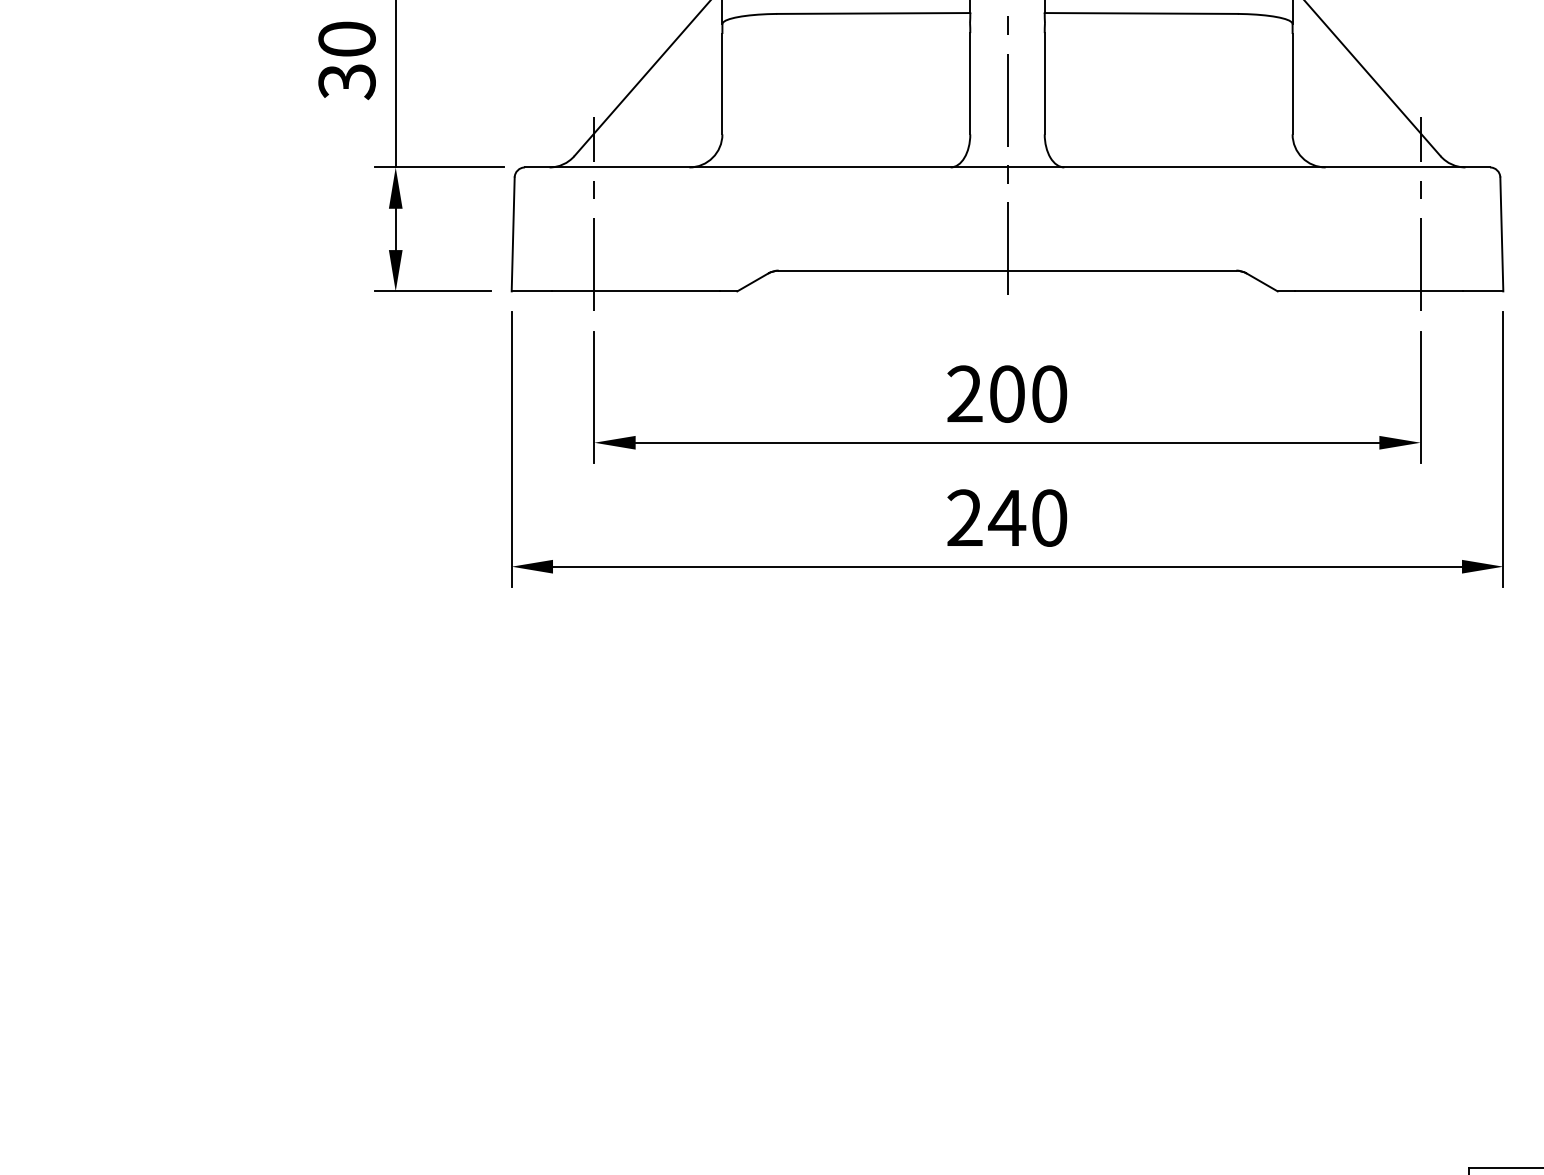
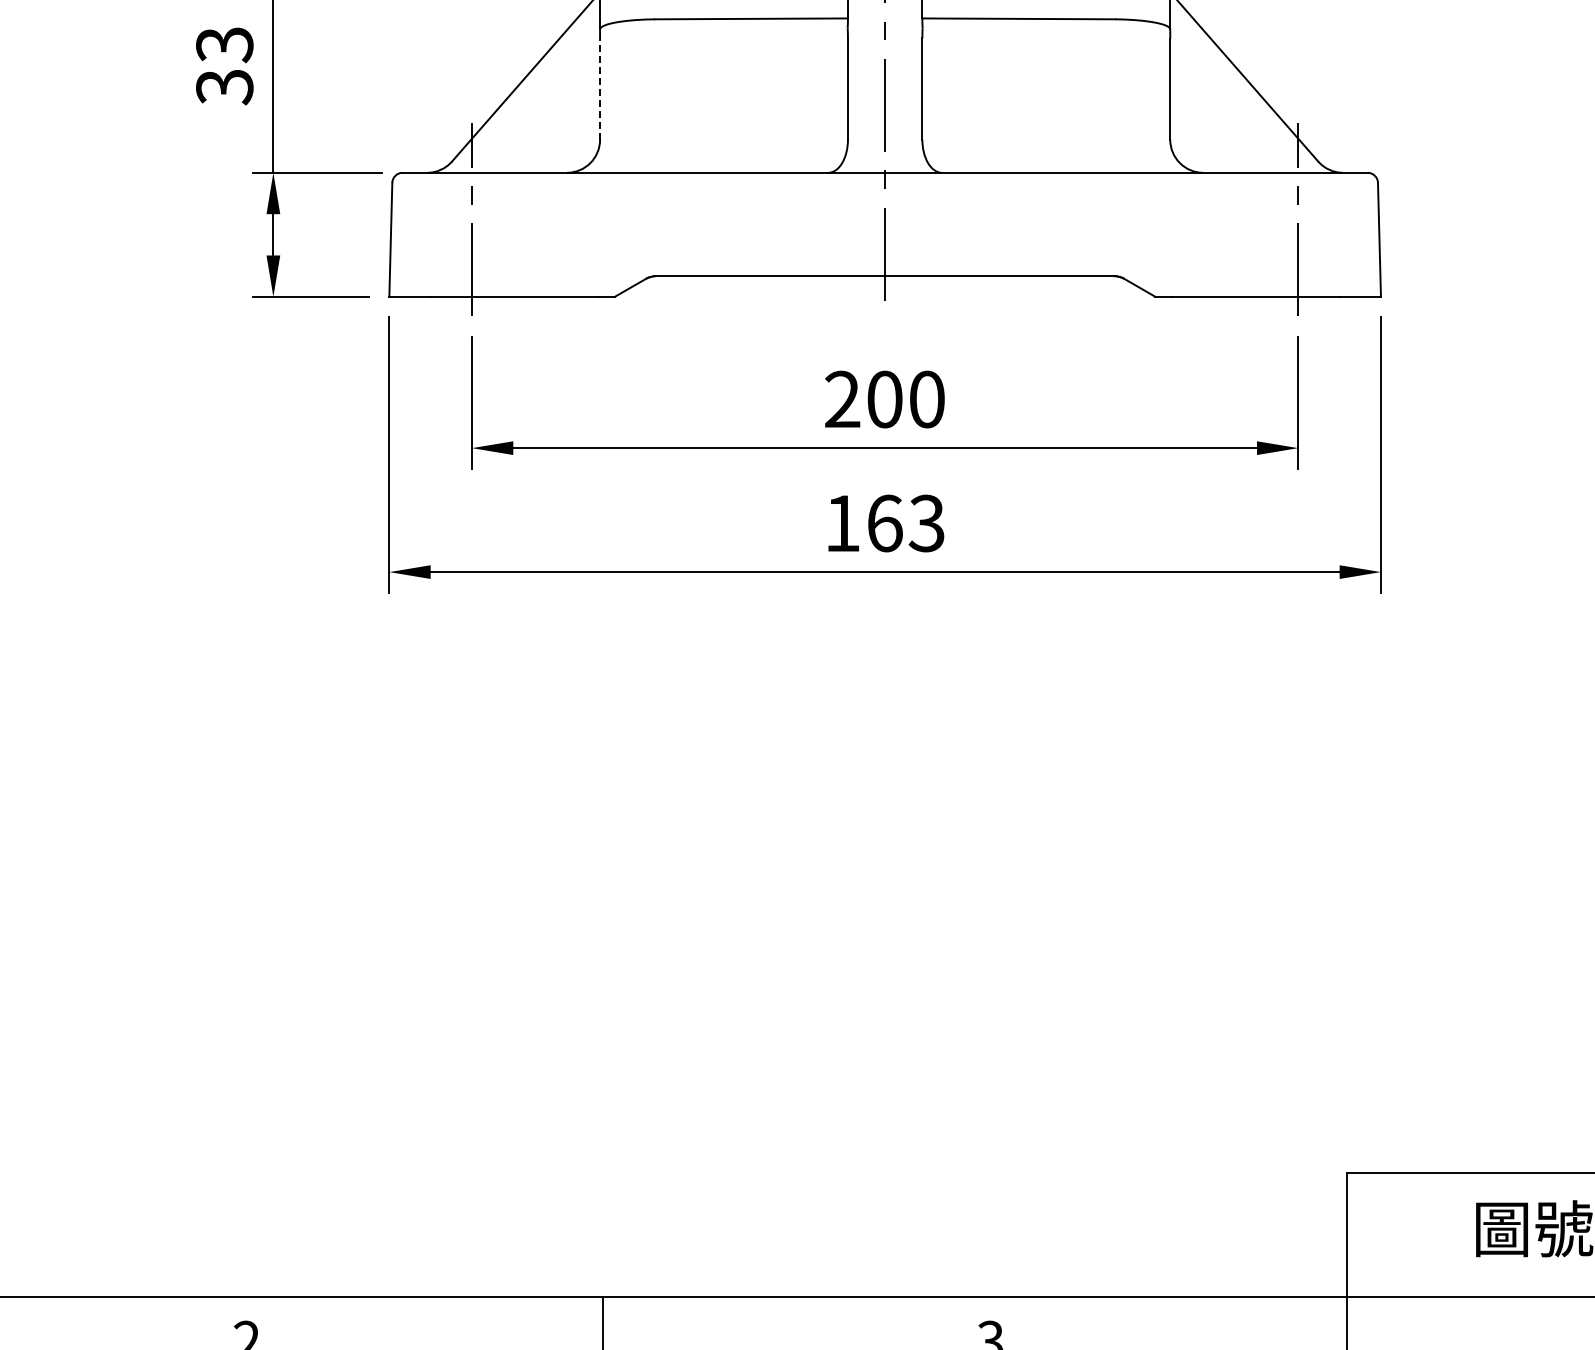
text: (346, 40) -> (224, 45), 30 -> 33
line: (722, 84) -> (600, 89), solid -> dashed
text: (1006, 518) -> (884, 523), 240 -> 163

